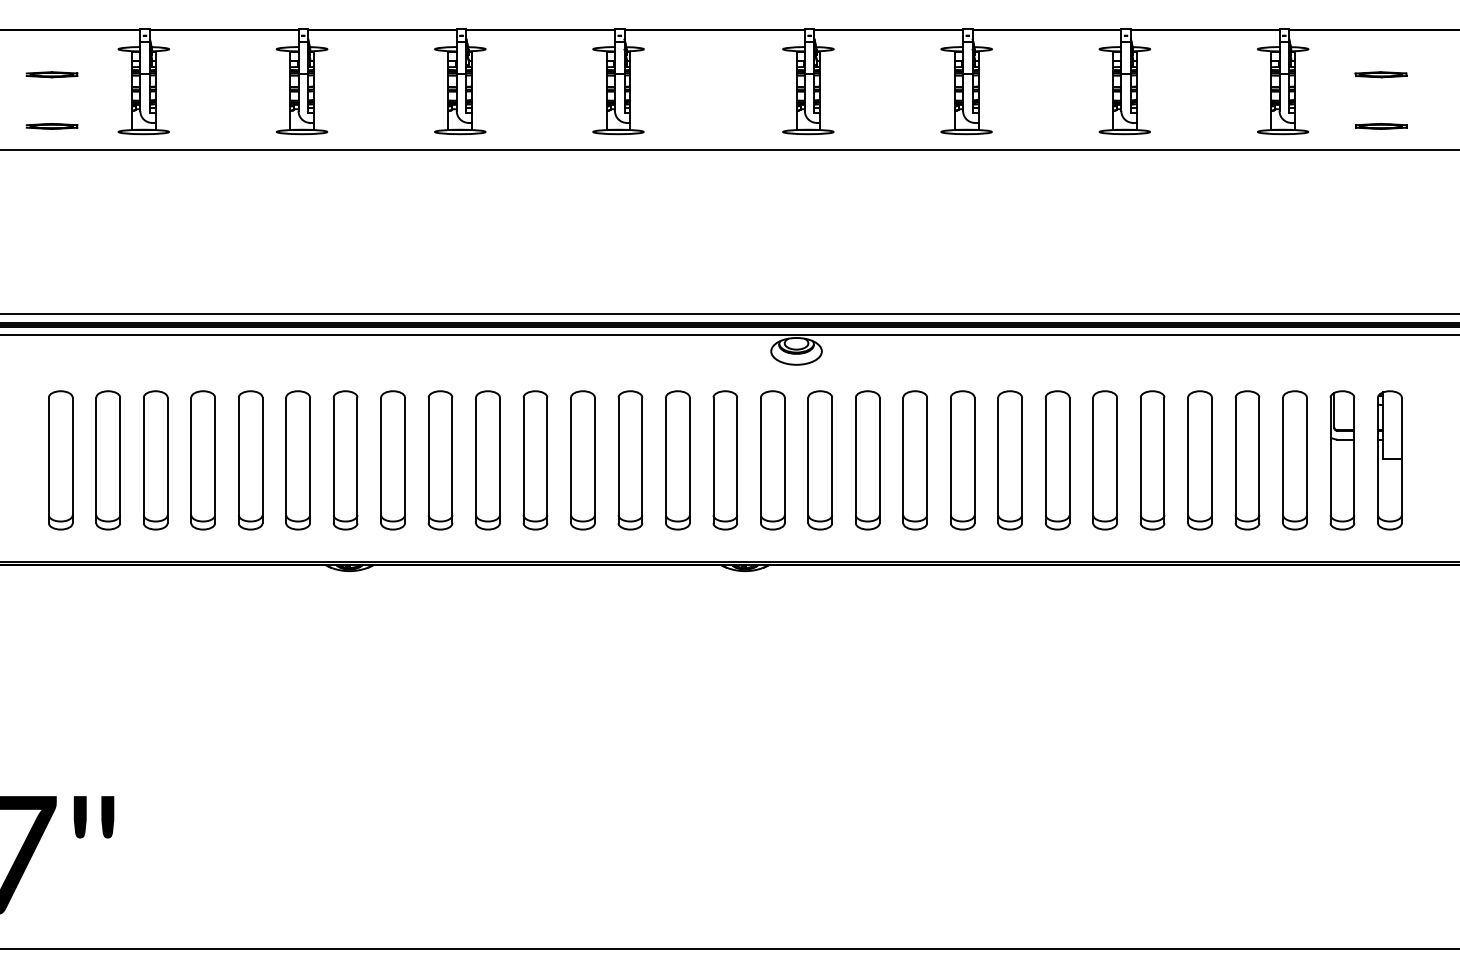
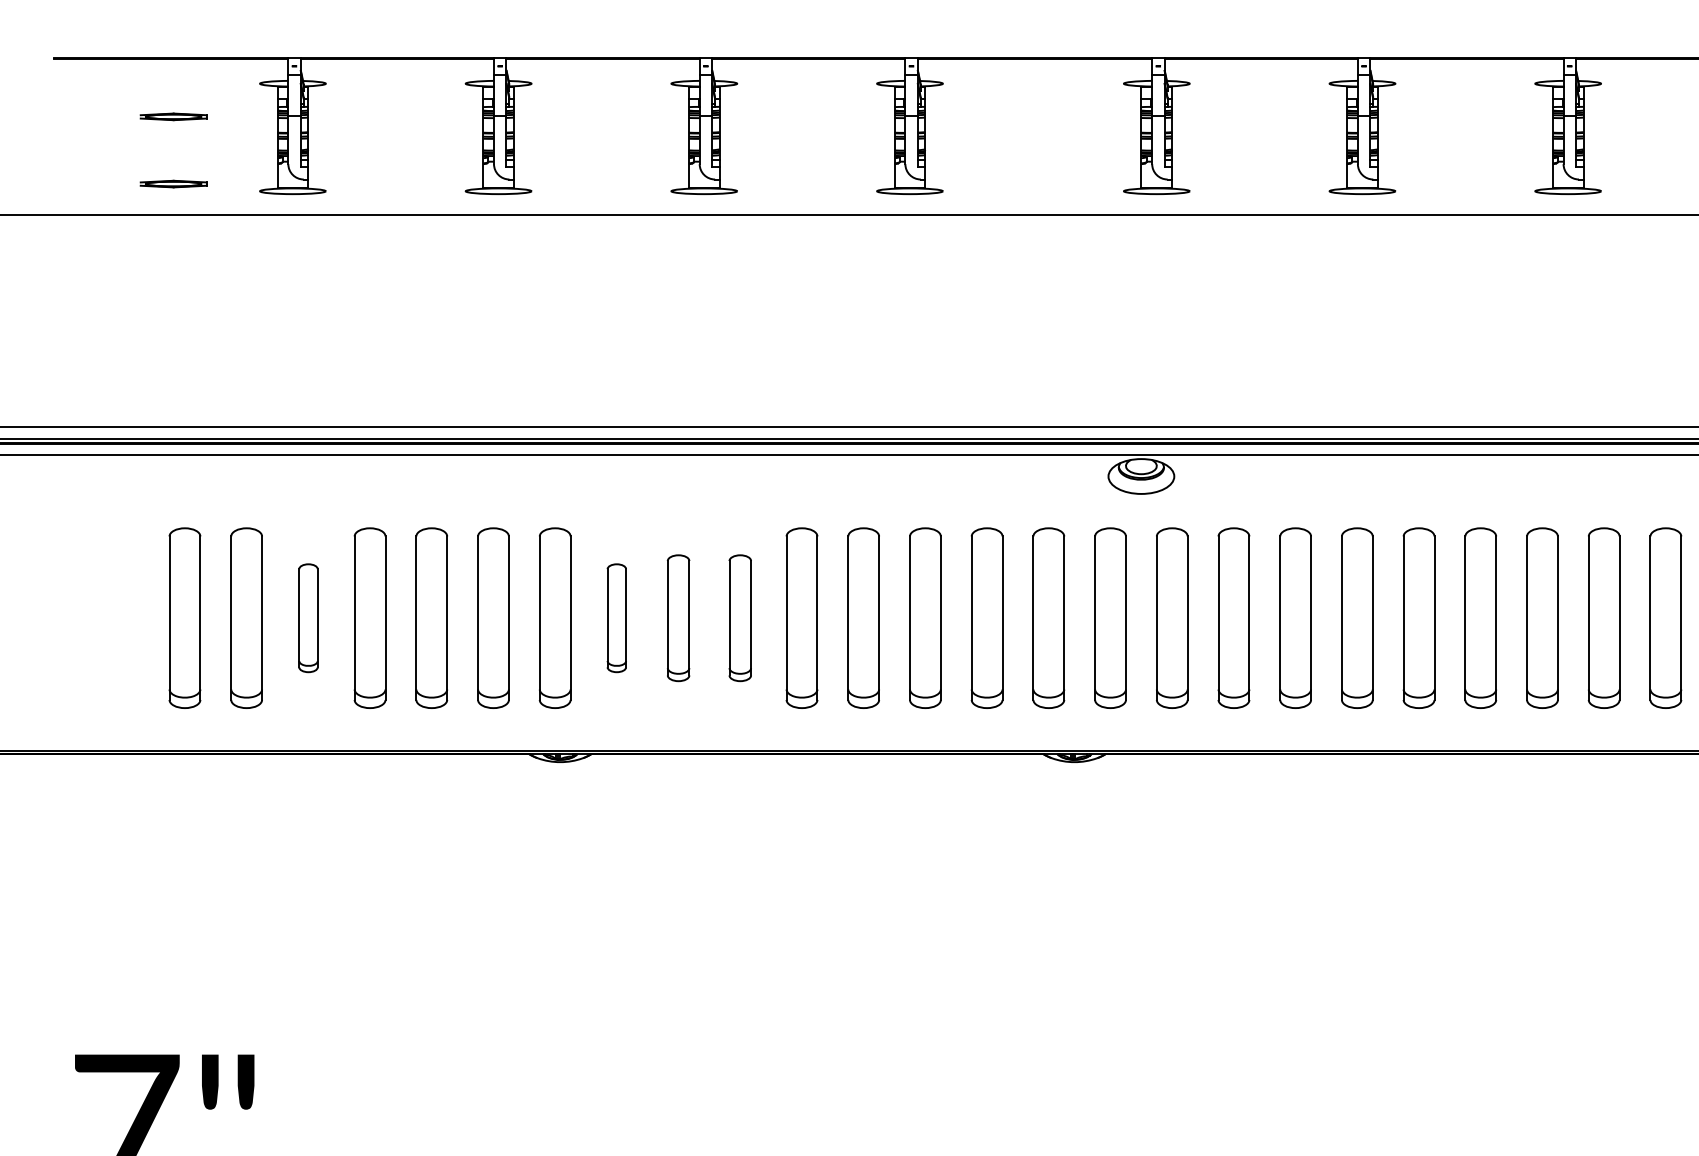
part: (155, 460) -> (308, 618), size x0.6
part: (392, 460) -> (616, 618), size x0.6
part: (440, 460) -> (678, 618), size x0.7
part: (487, 460) -> (739, 618), size x0.7

